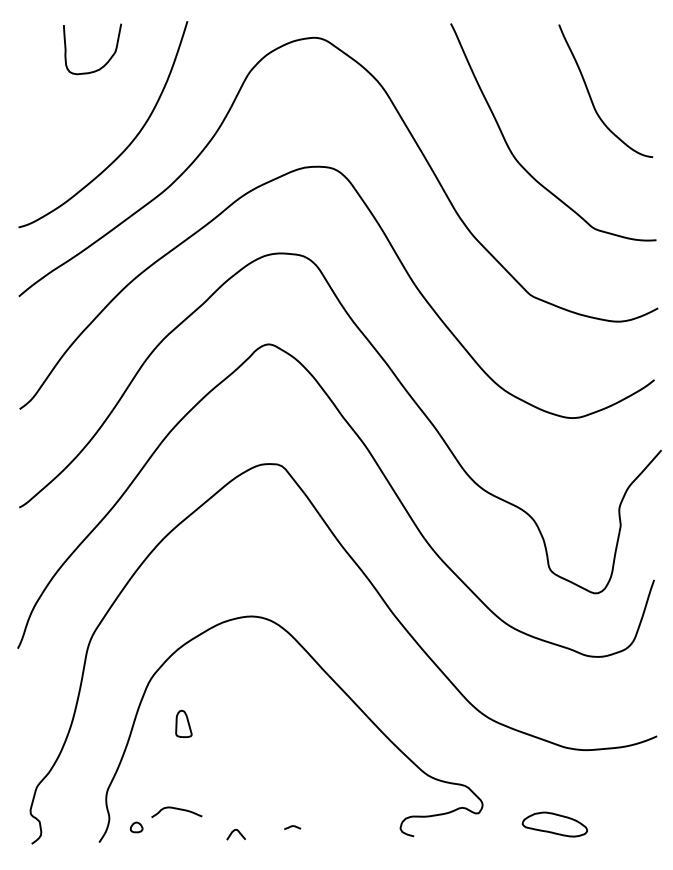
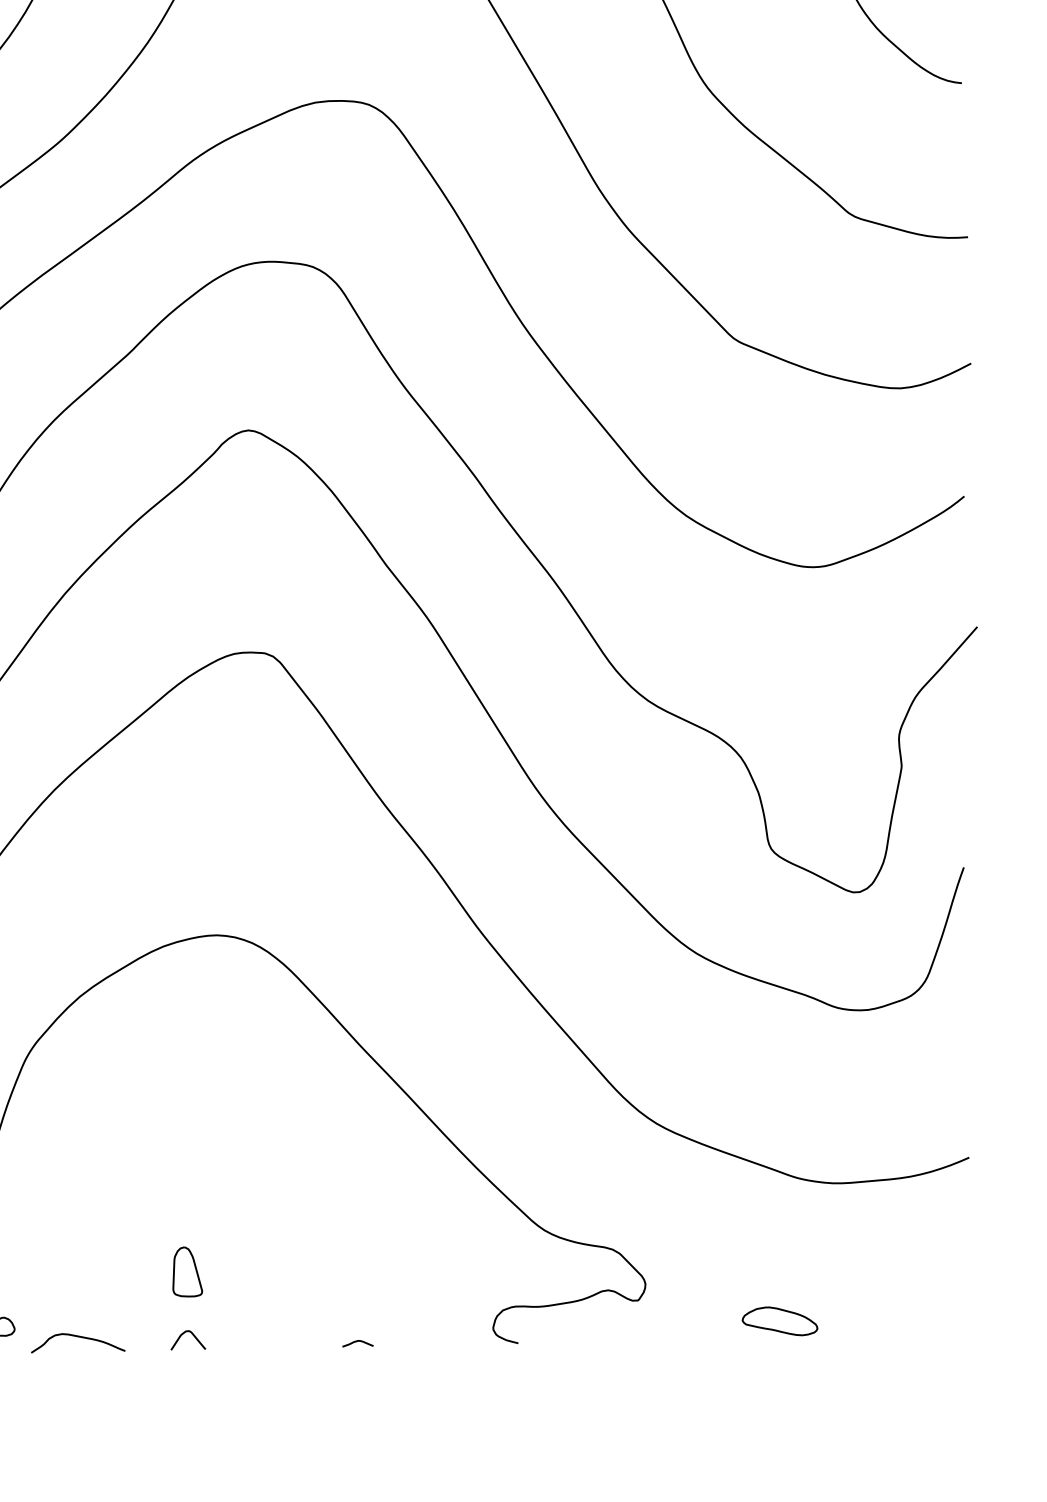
part: (183, 723) -> (186, 1271), moved
curve: (176, 809) -> (77, 1337), moved
part: (555, 824) -> (780, 1321), size x0.62
curve: (292, 827) -> (357, 1343), moved

